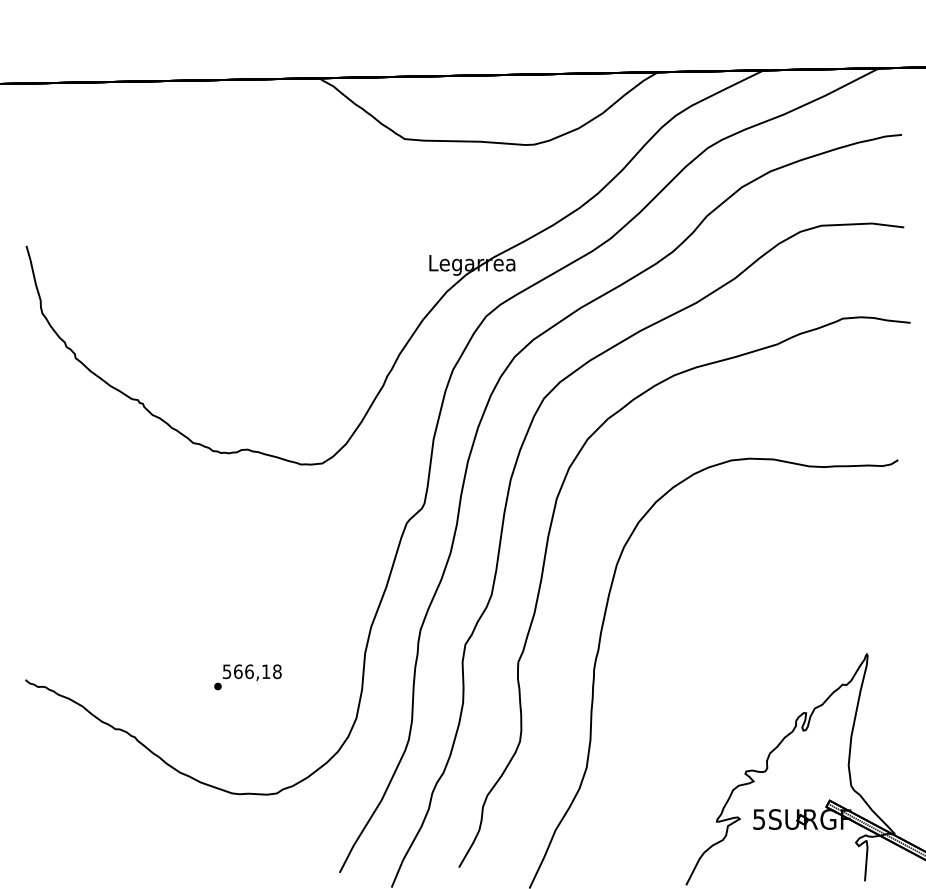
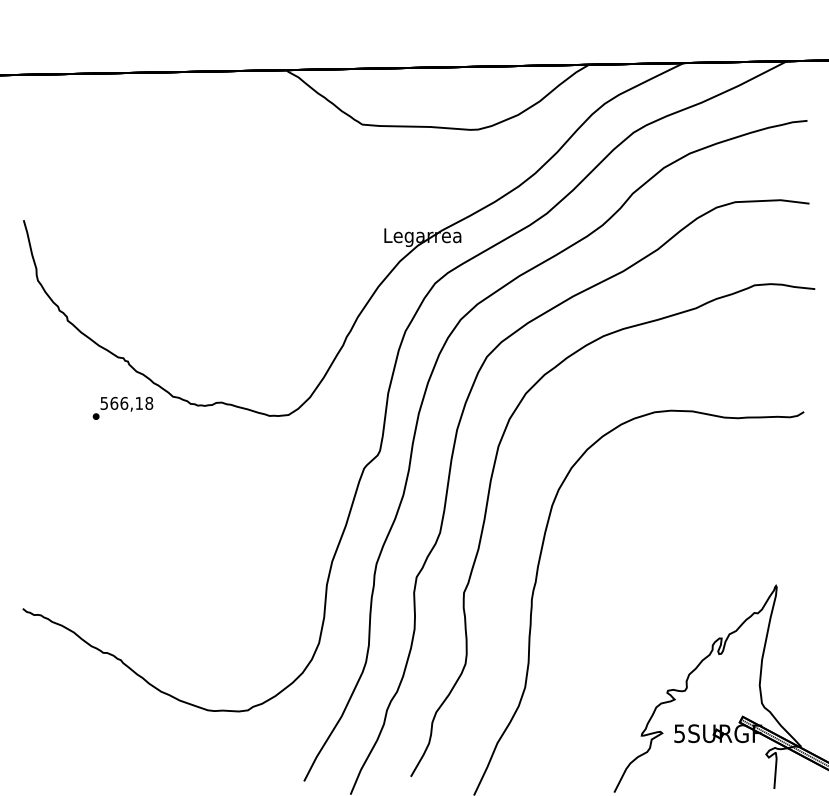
text: (247, 676) -> (122, 407), moved

